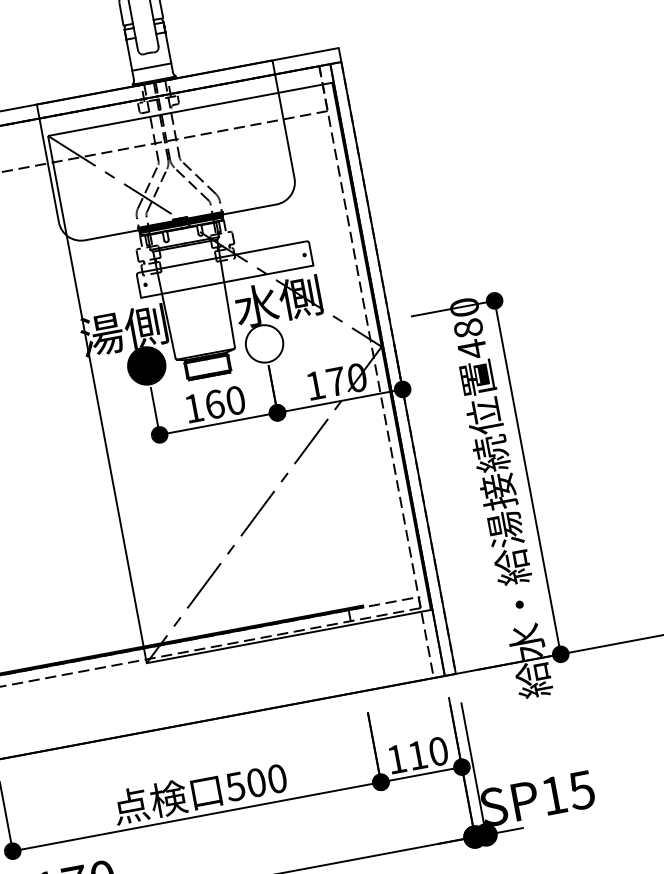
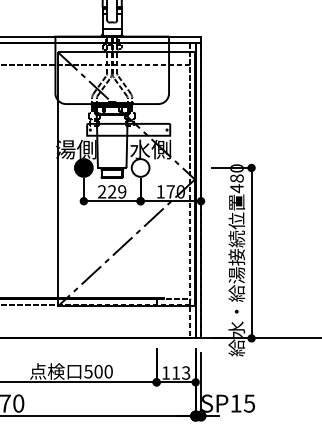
text: (215, 403) -> (112, 191), 160 -> 229
text: (439, 750) -> (186, 372), 110 -> 113

